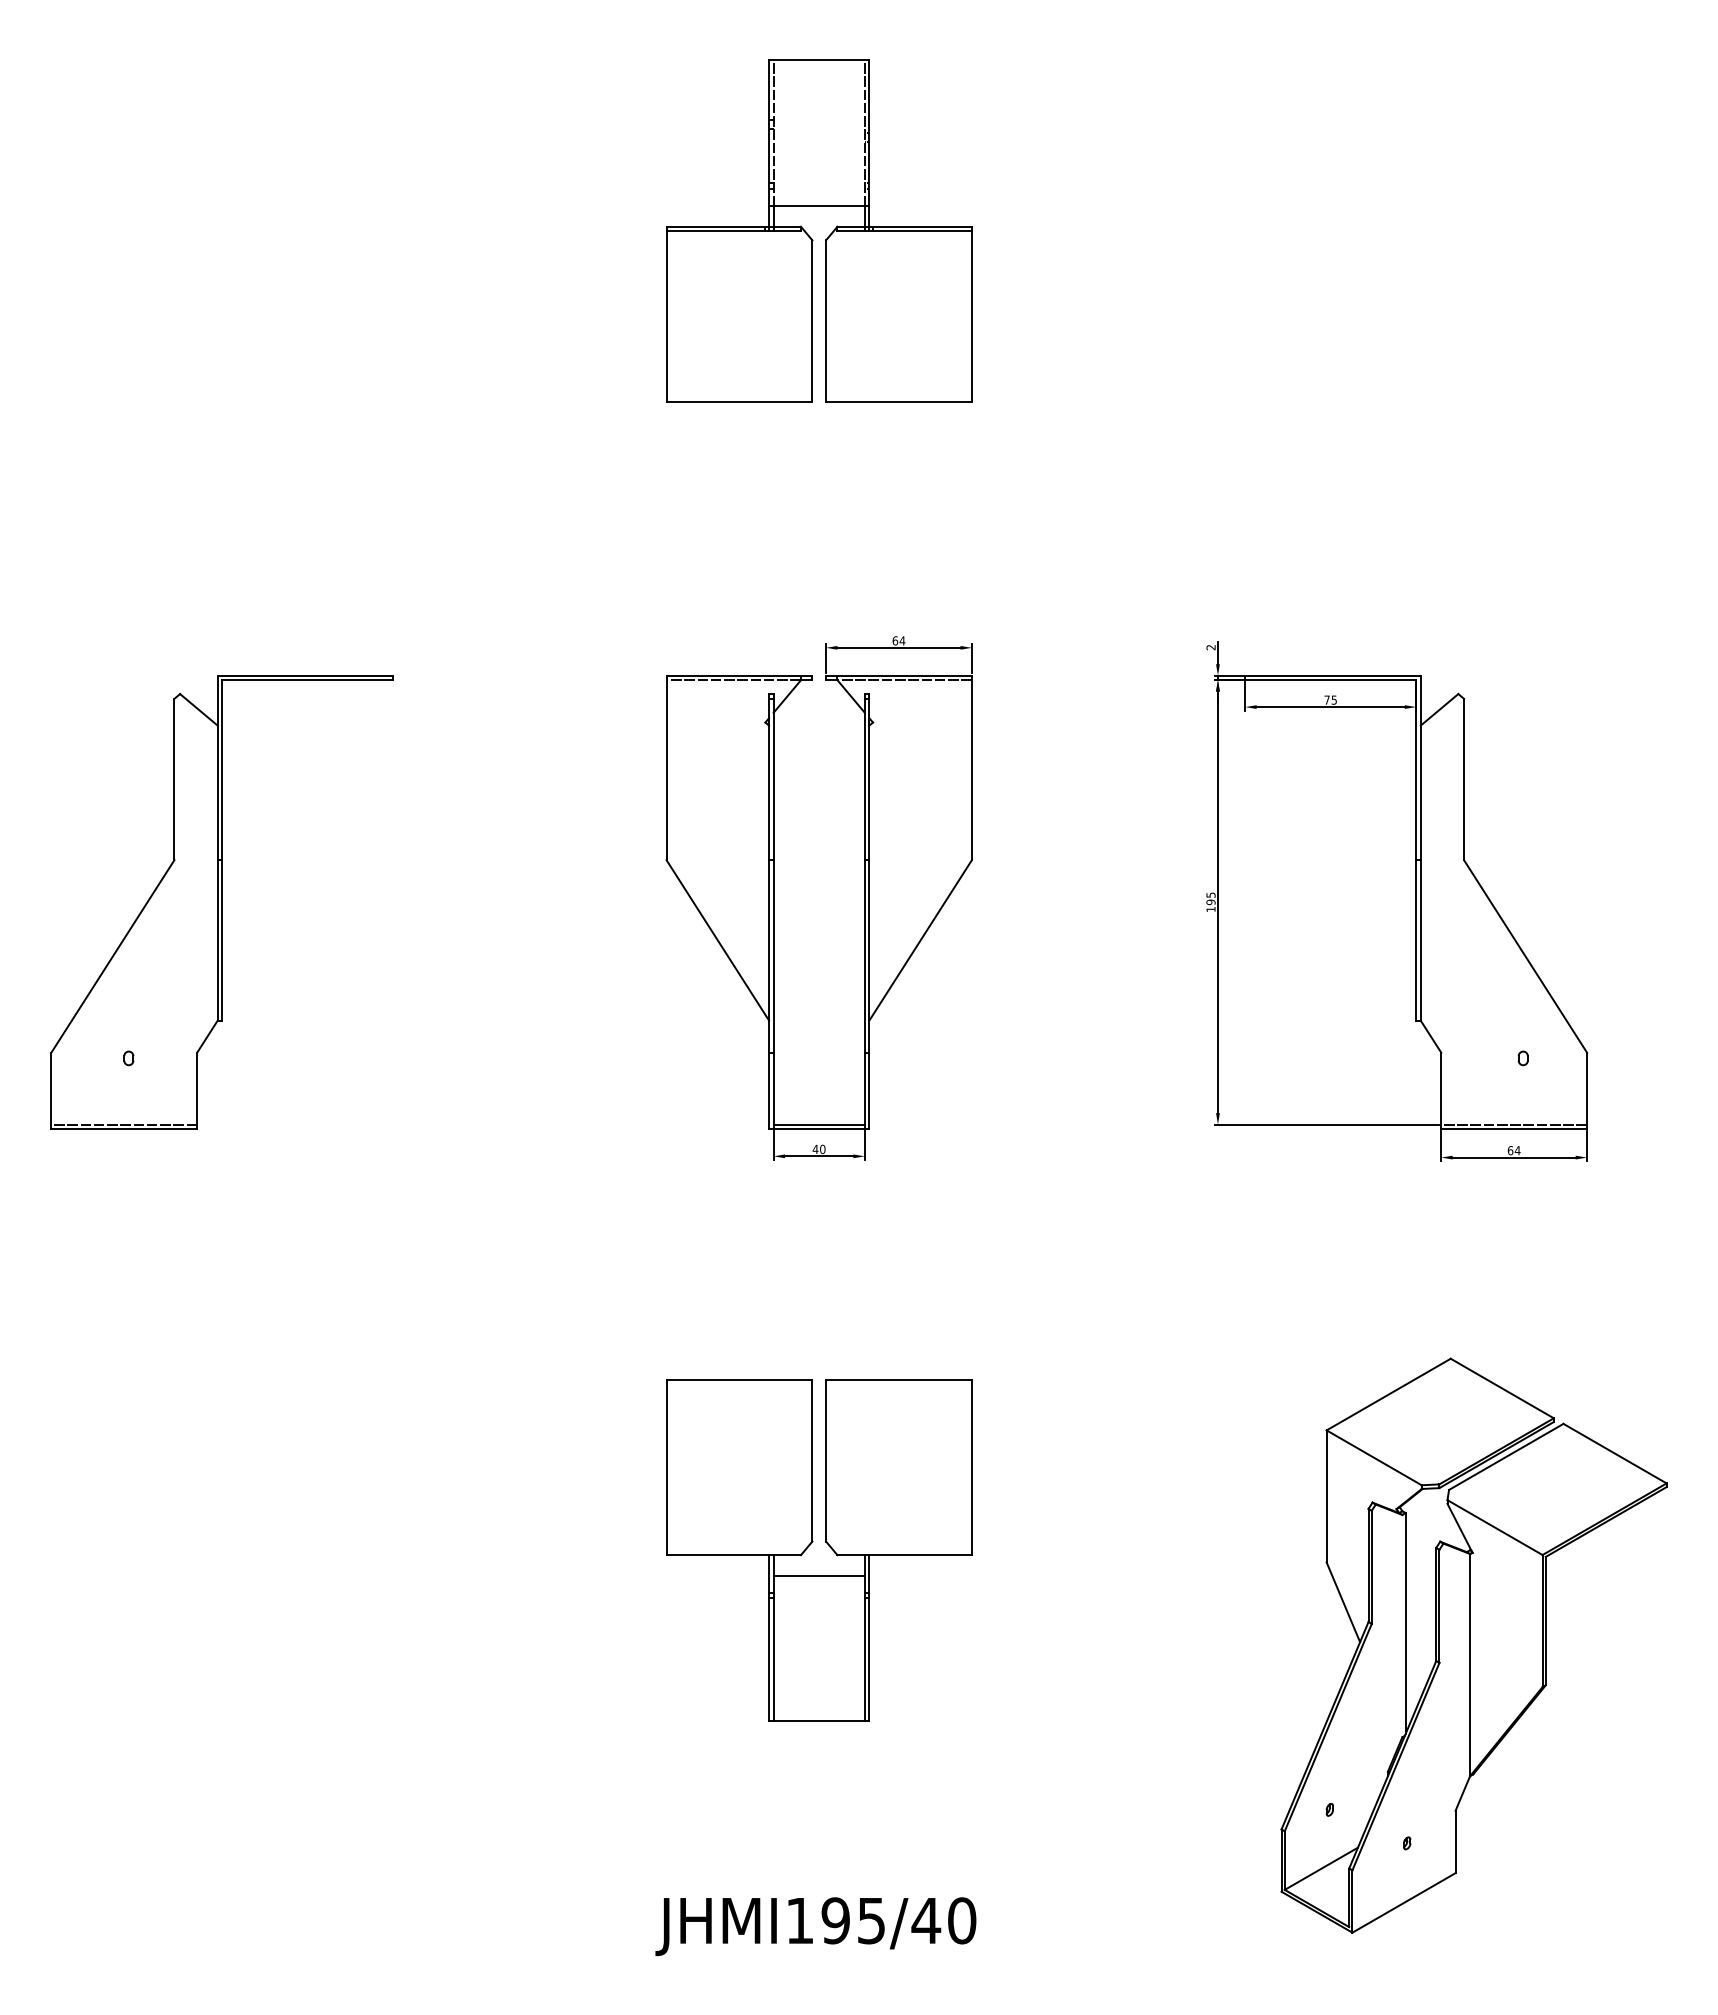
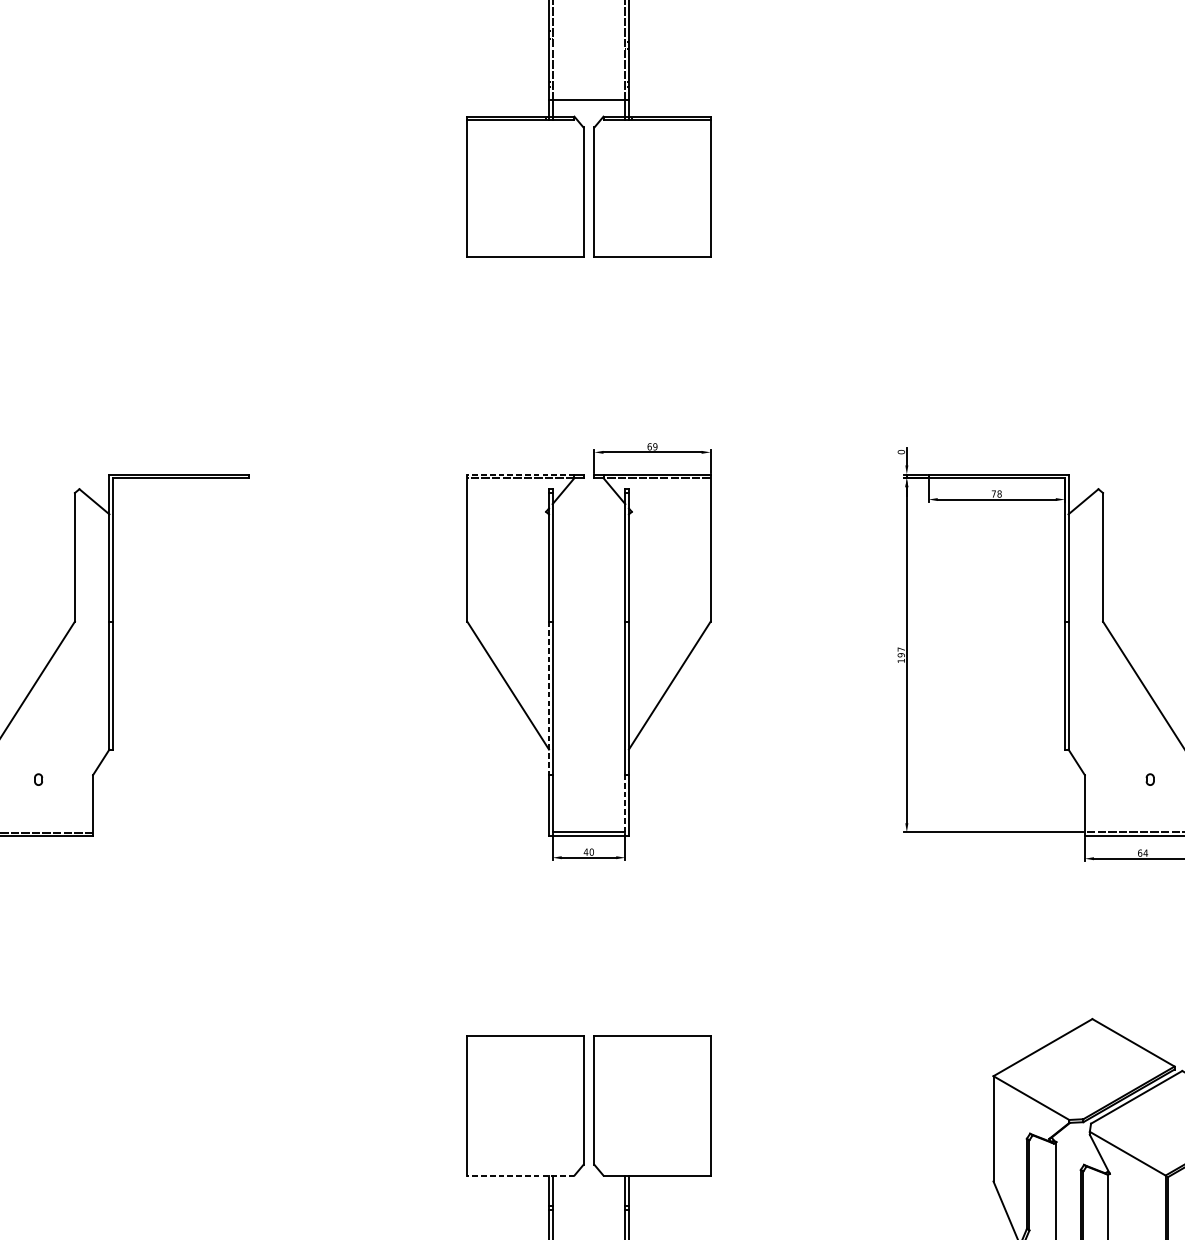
text: (902, 640) -> (655, 446), 64 -> 69
text: (1210, 647) -> (900, 452), 2 -> 0
line: (733, 675) -> (520, 474), solid -> dashed
text: (1333, 699) -> (998, 493), 75 -> 78
text: (1210, 894) -> (900, 648), 195 -> 197
line: (769, 956) -> (549, 698), solid -> dashed
line: (864, 1088) -> (625, 803), solid -> dashed
line: (733, 1555) -> (520, 1175), solid -> dashed
line: (818, 1575) -> (588, 1191), removed

